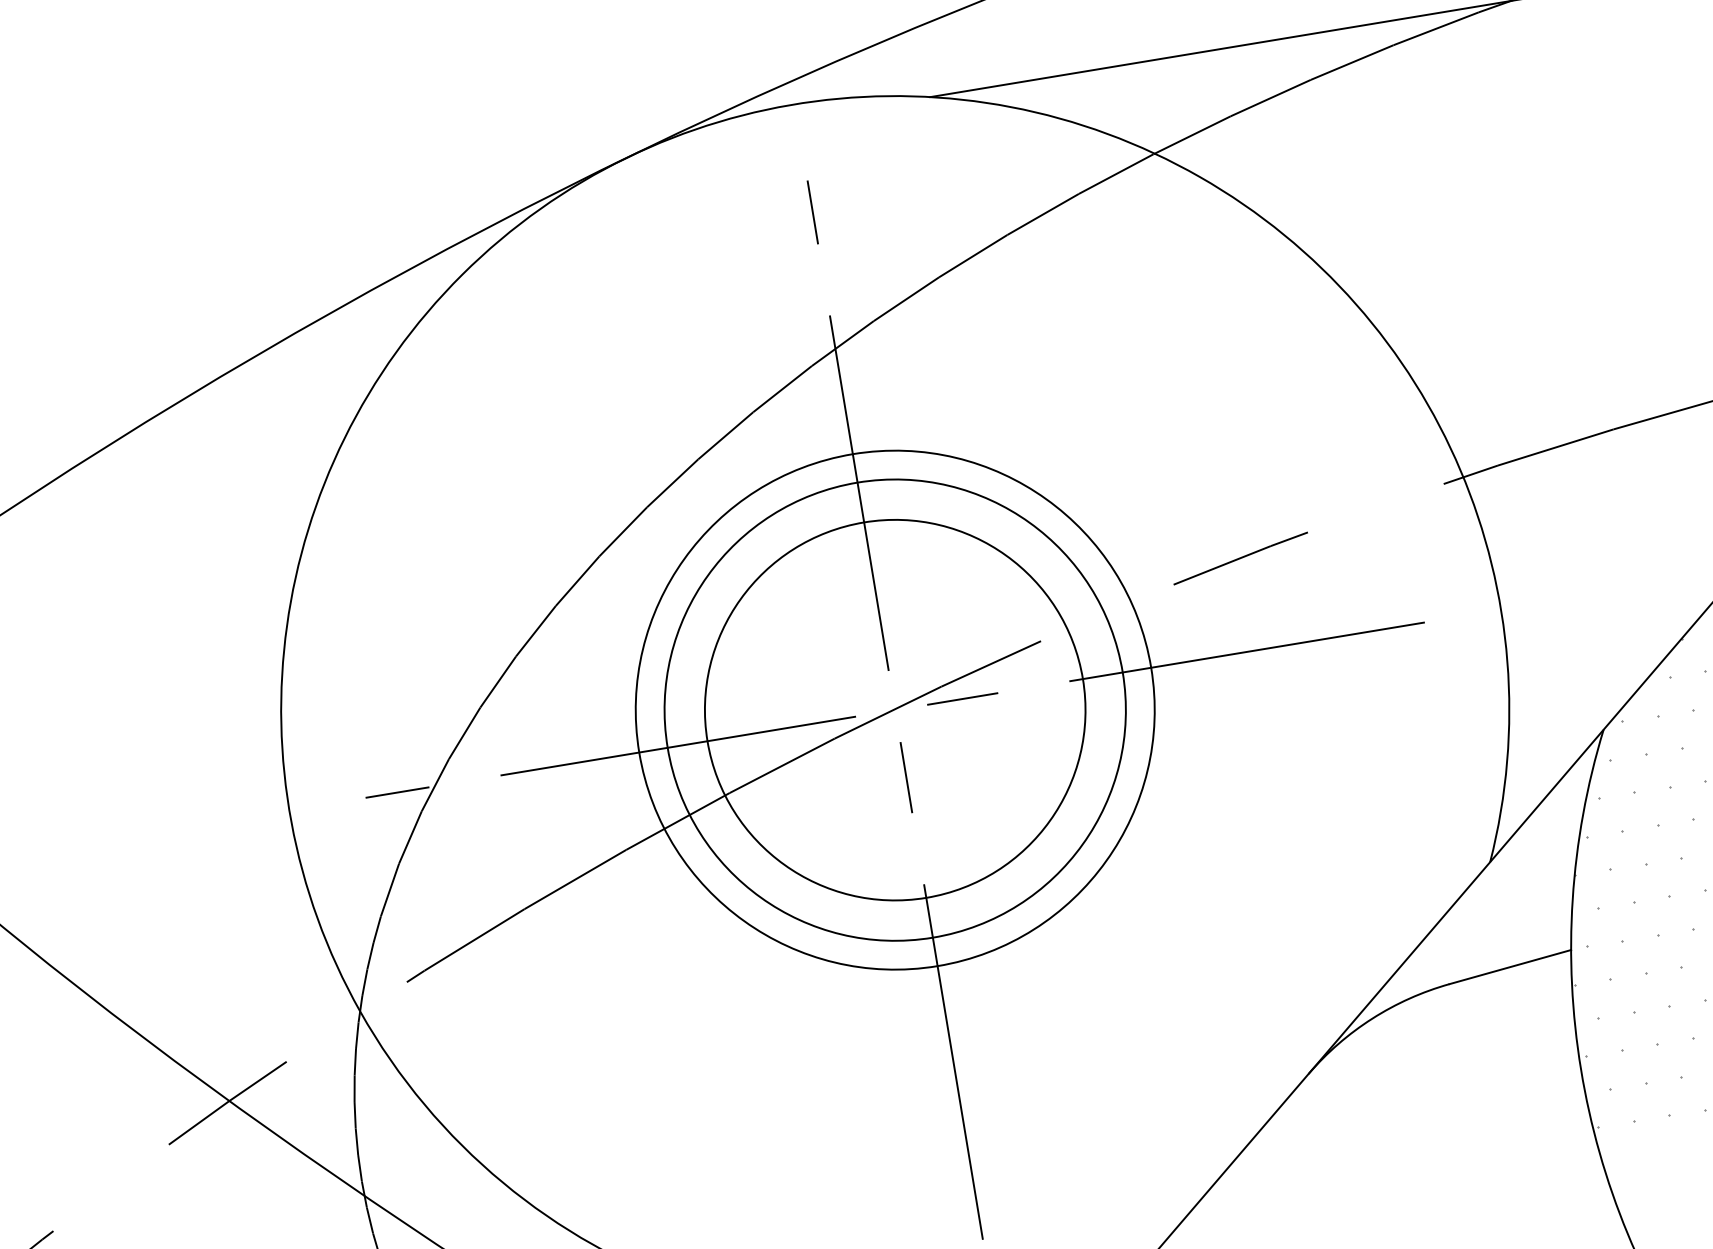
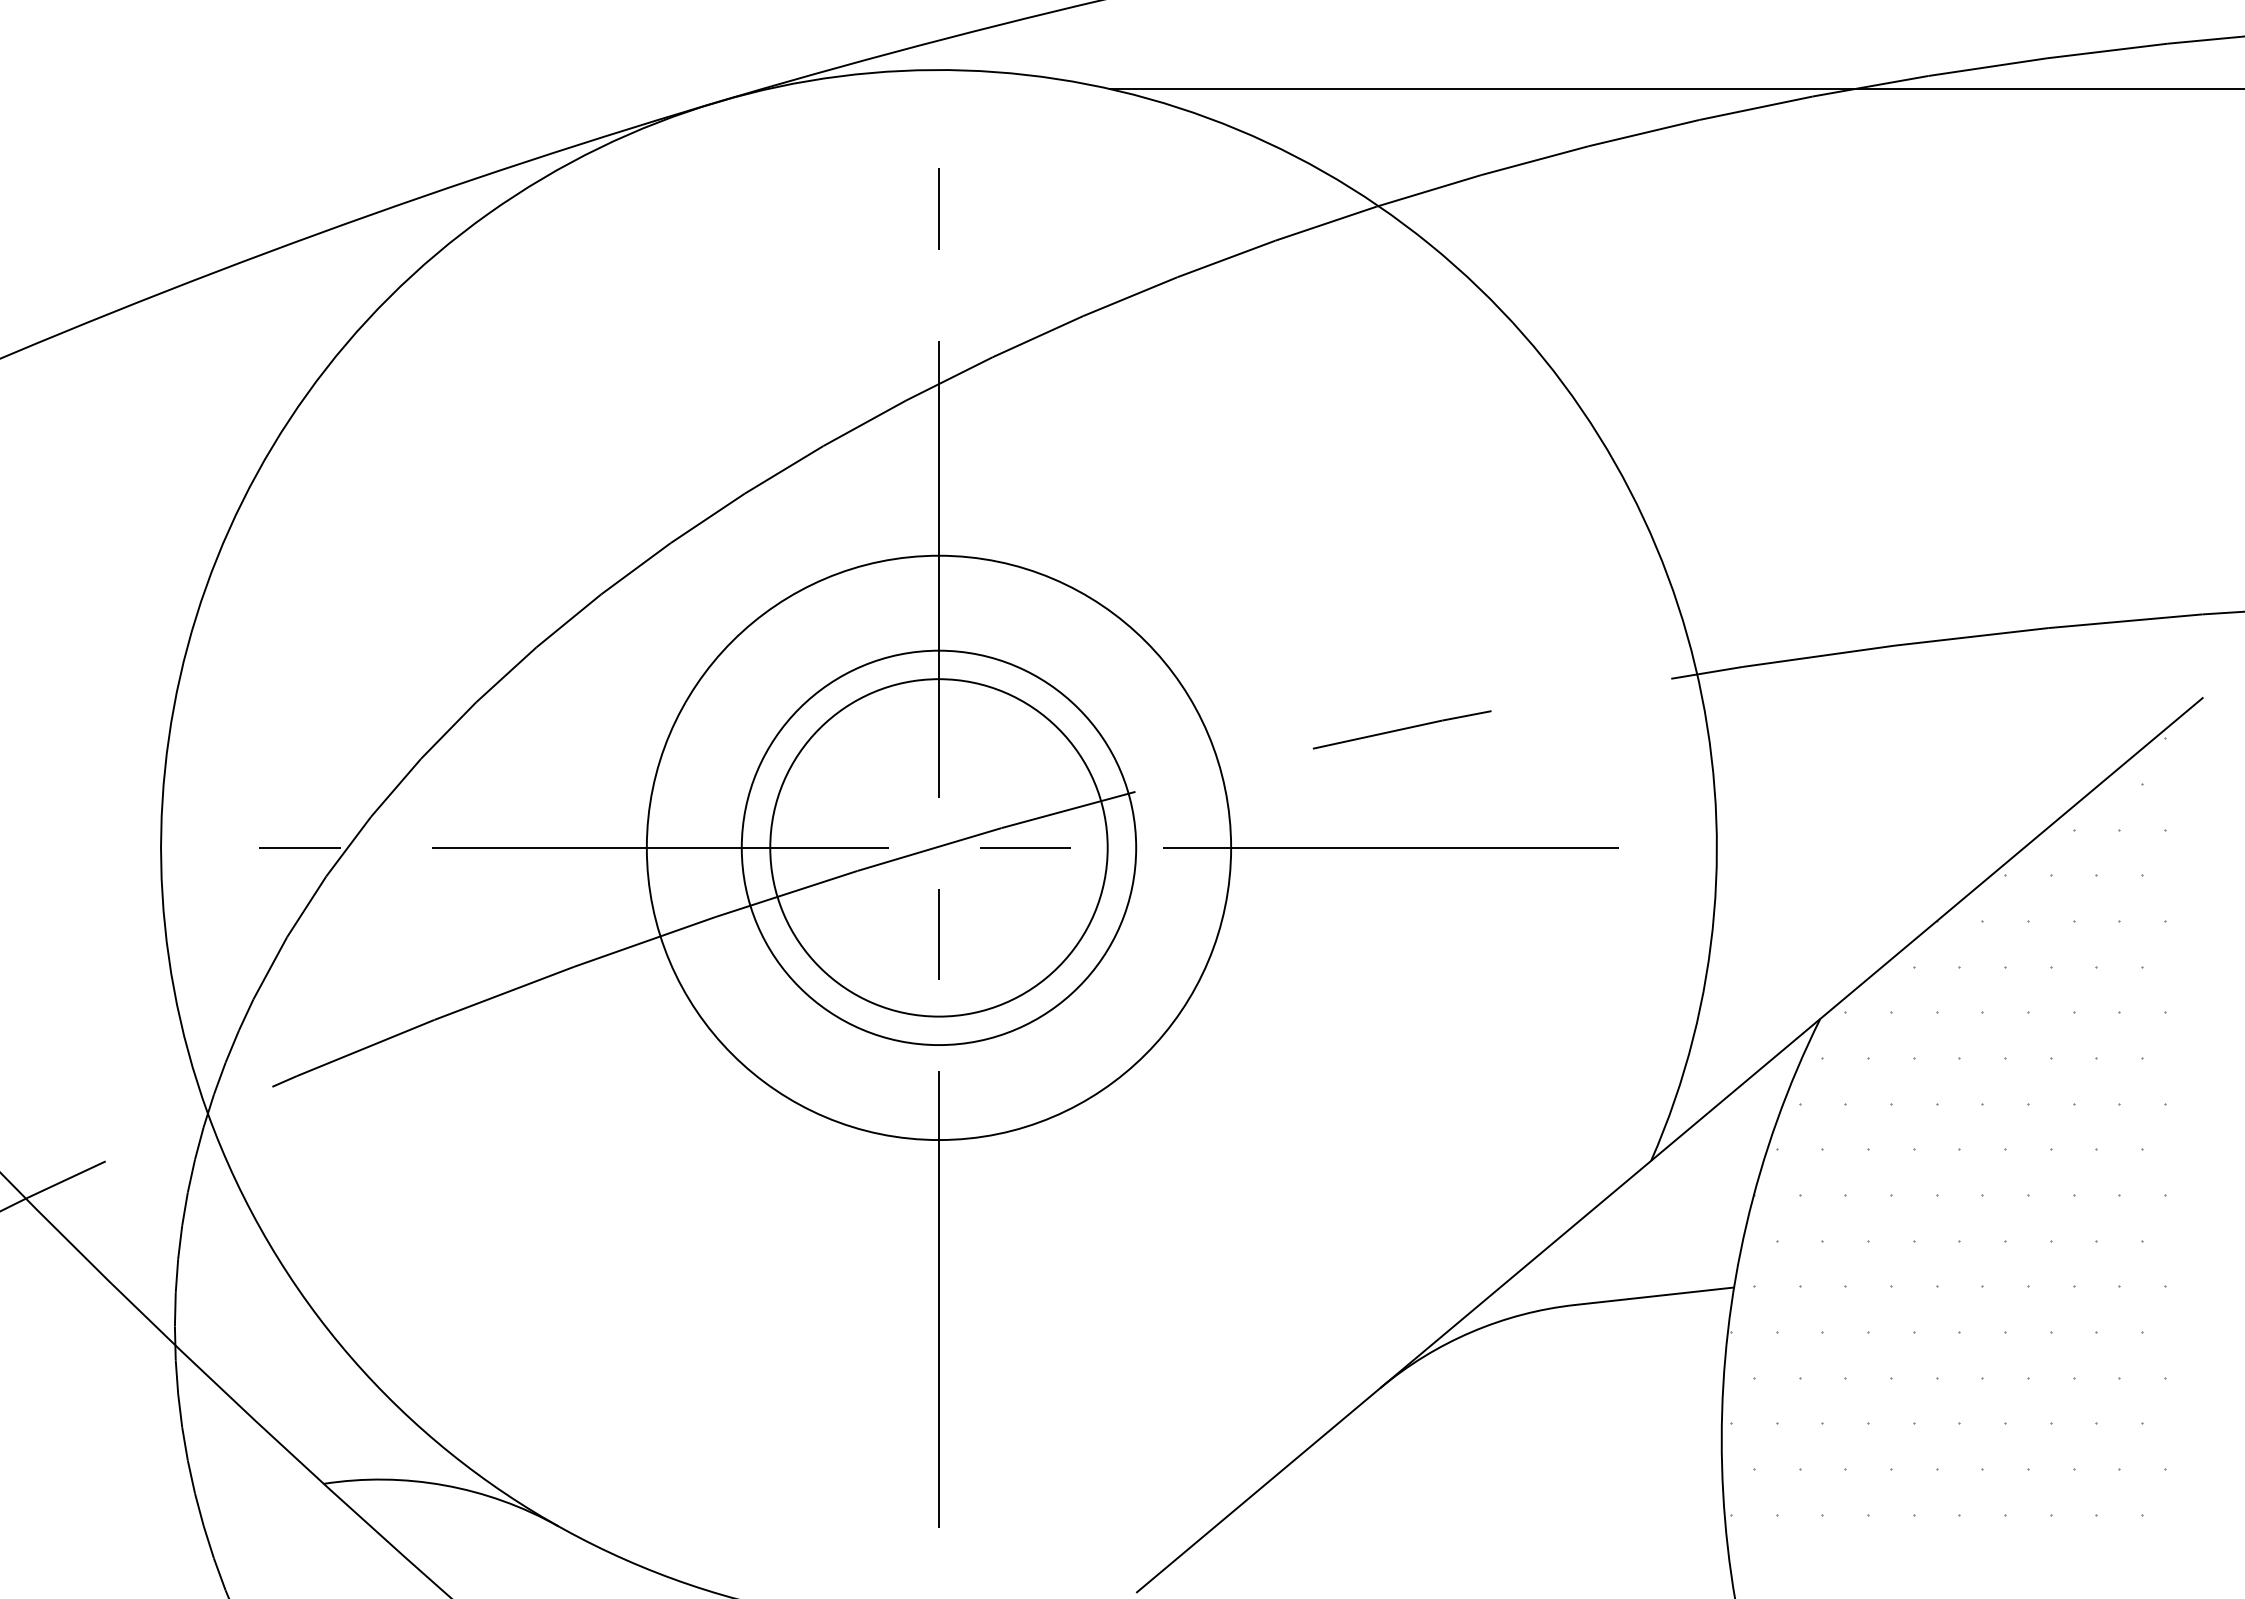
circle: (894, 709) -> (938, 847), size x0.6
circle: (894, 709) -> (938, 847), size x0.7

